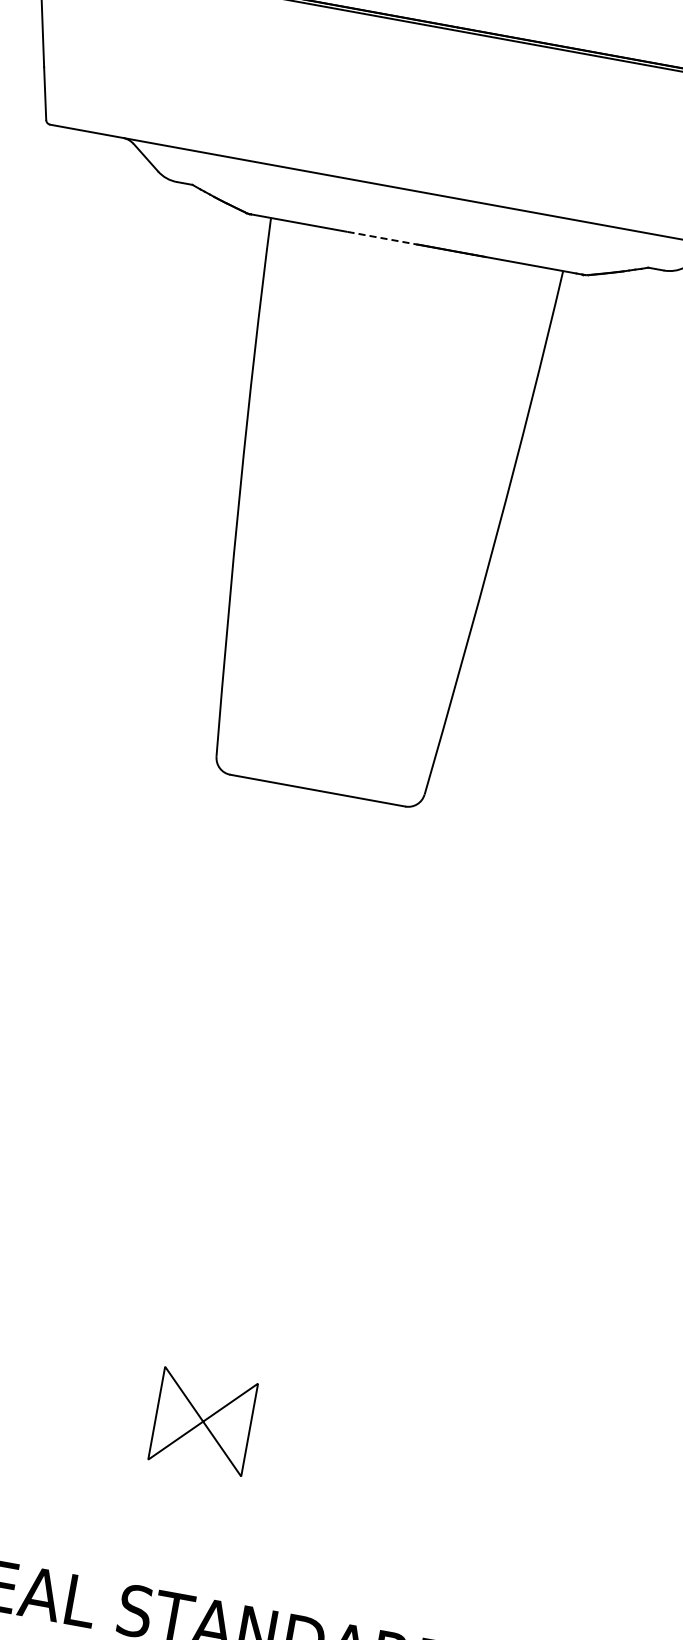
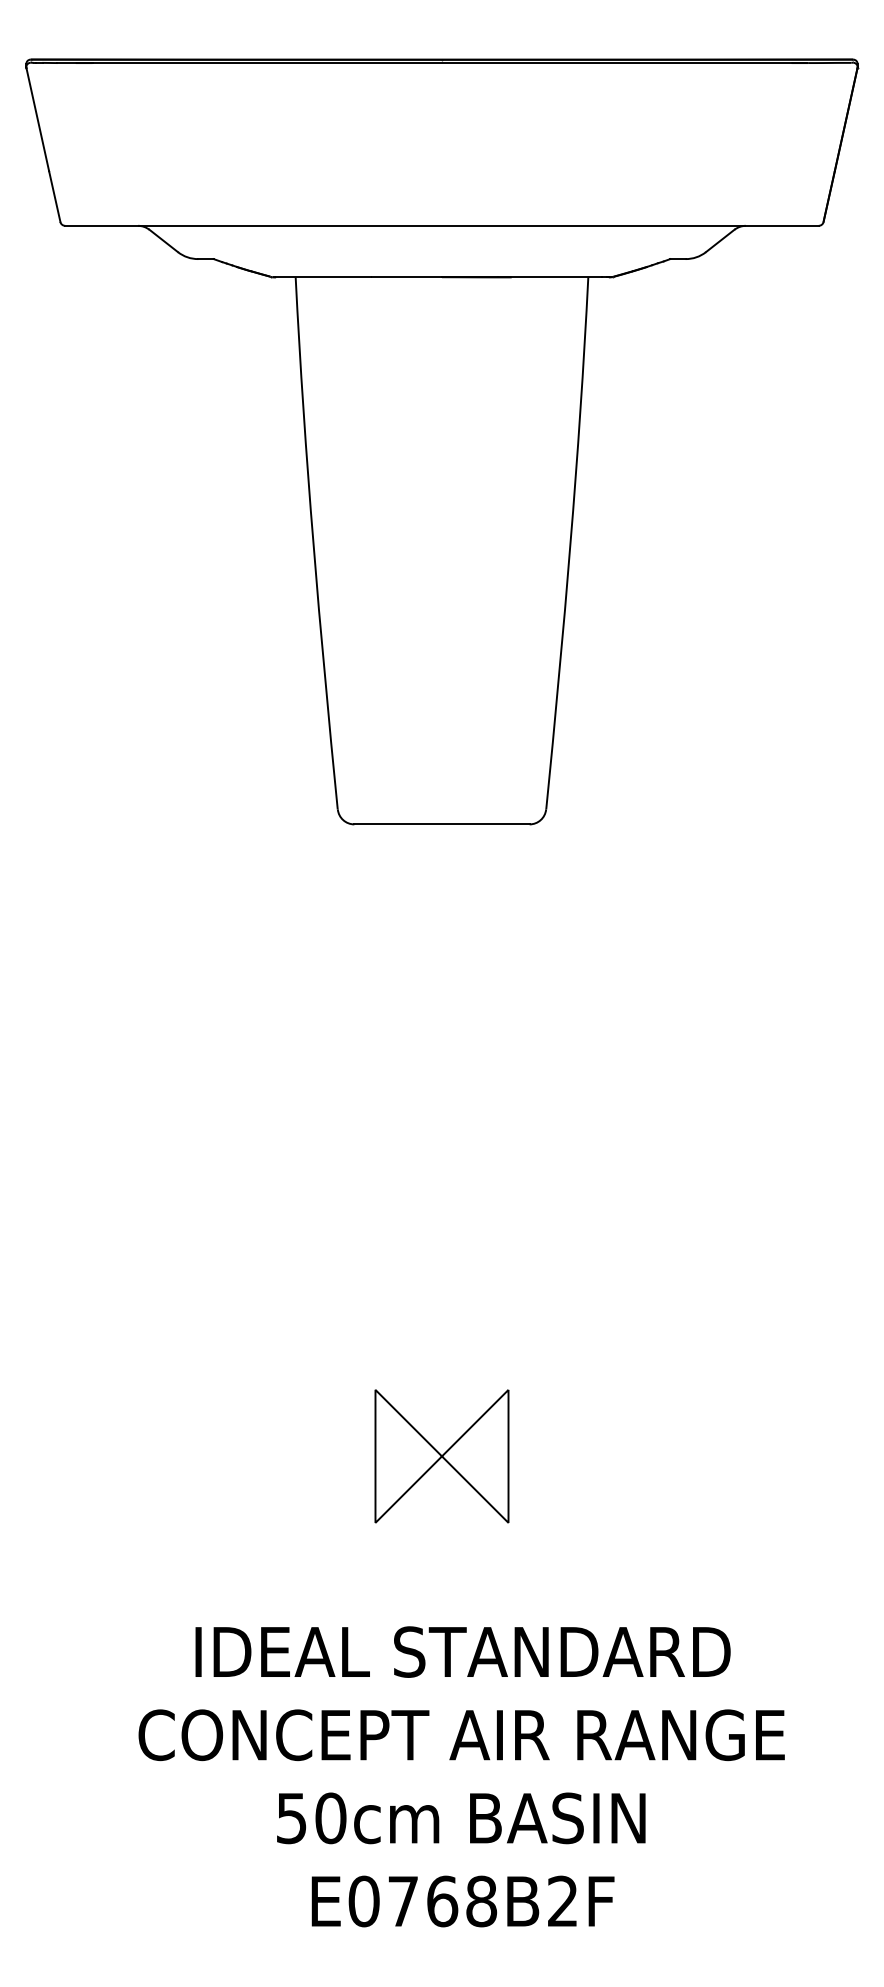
line: (382, 238) -> (407, 277), dashed -> solid
part: (202, 1421) -> (441, 1456), size x1.43

